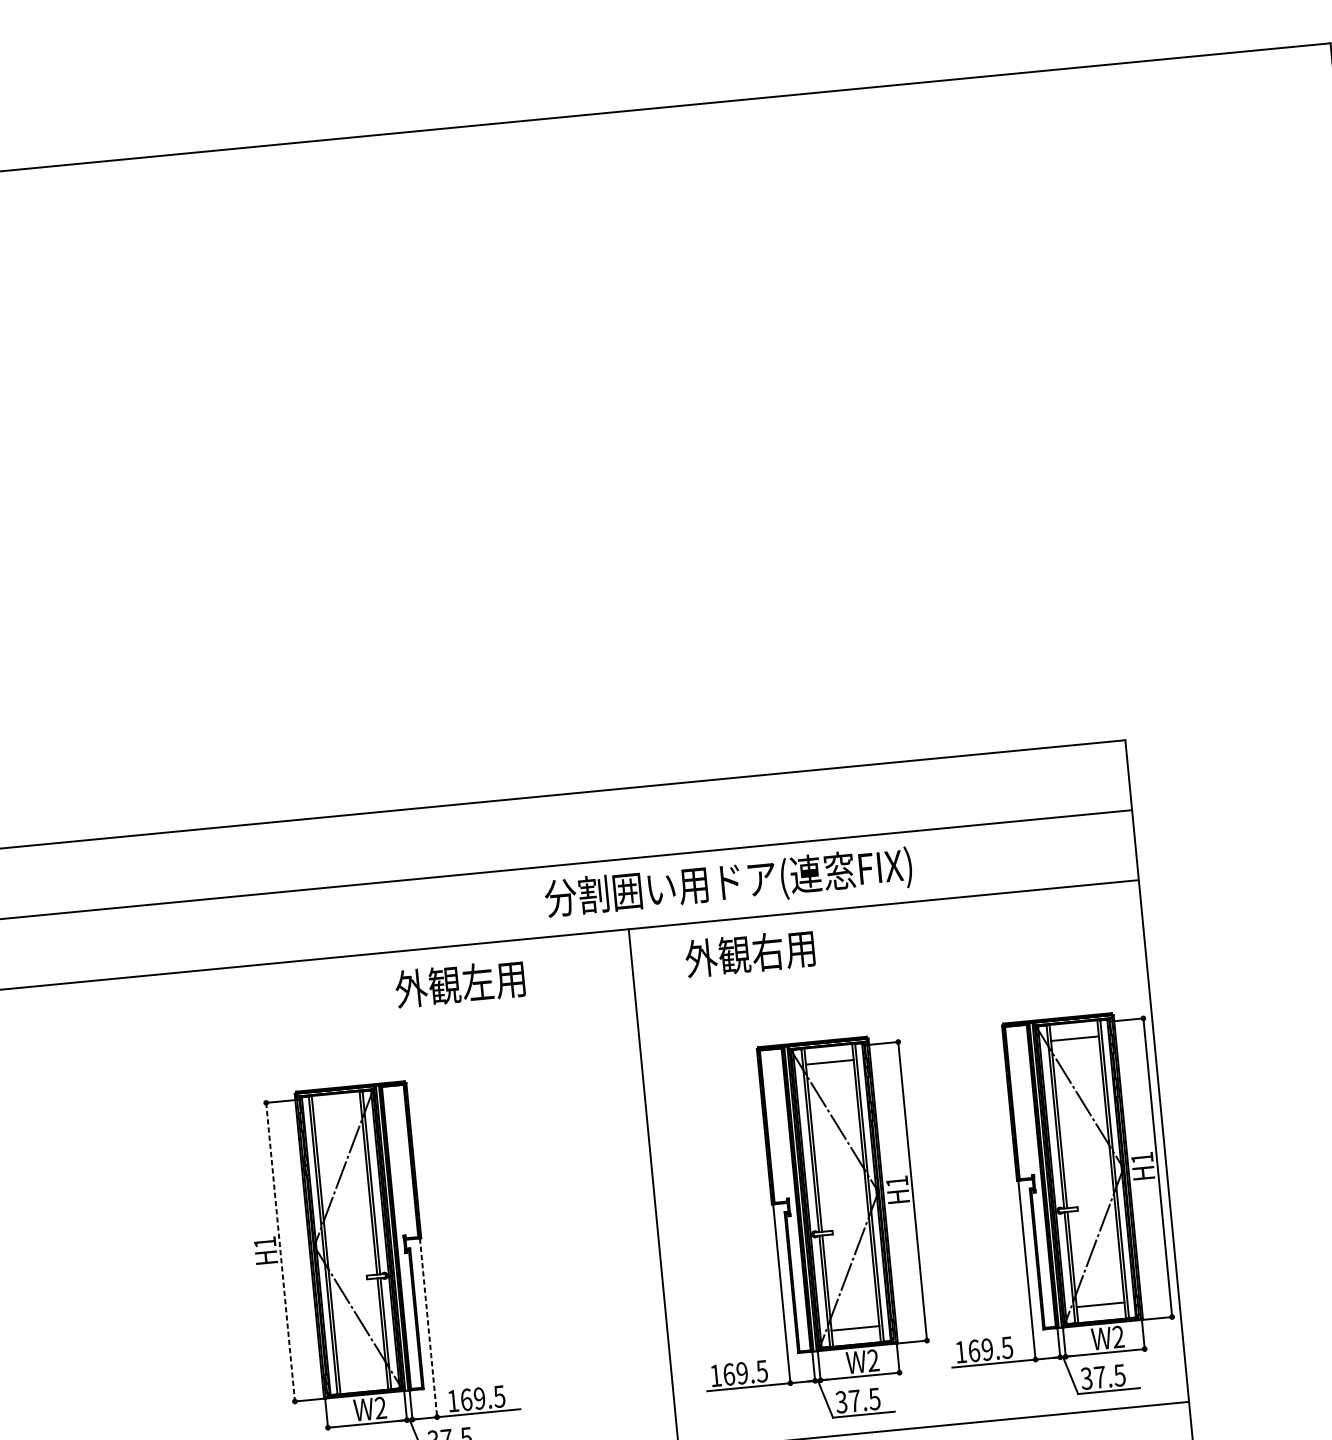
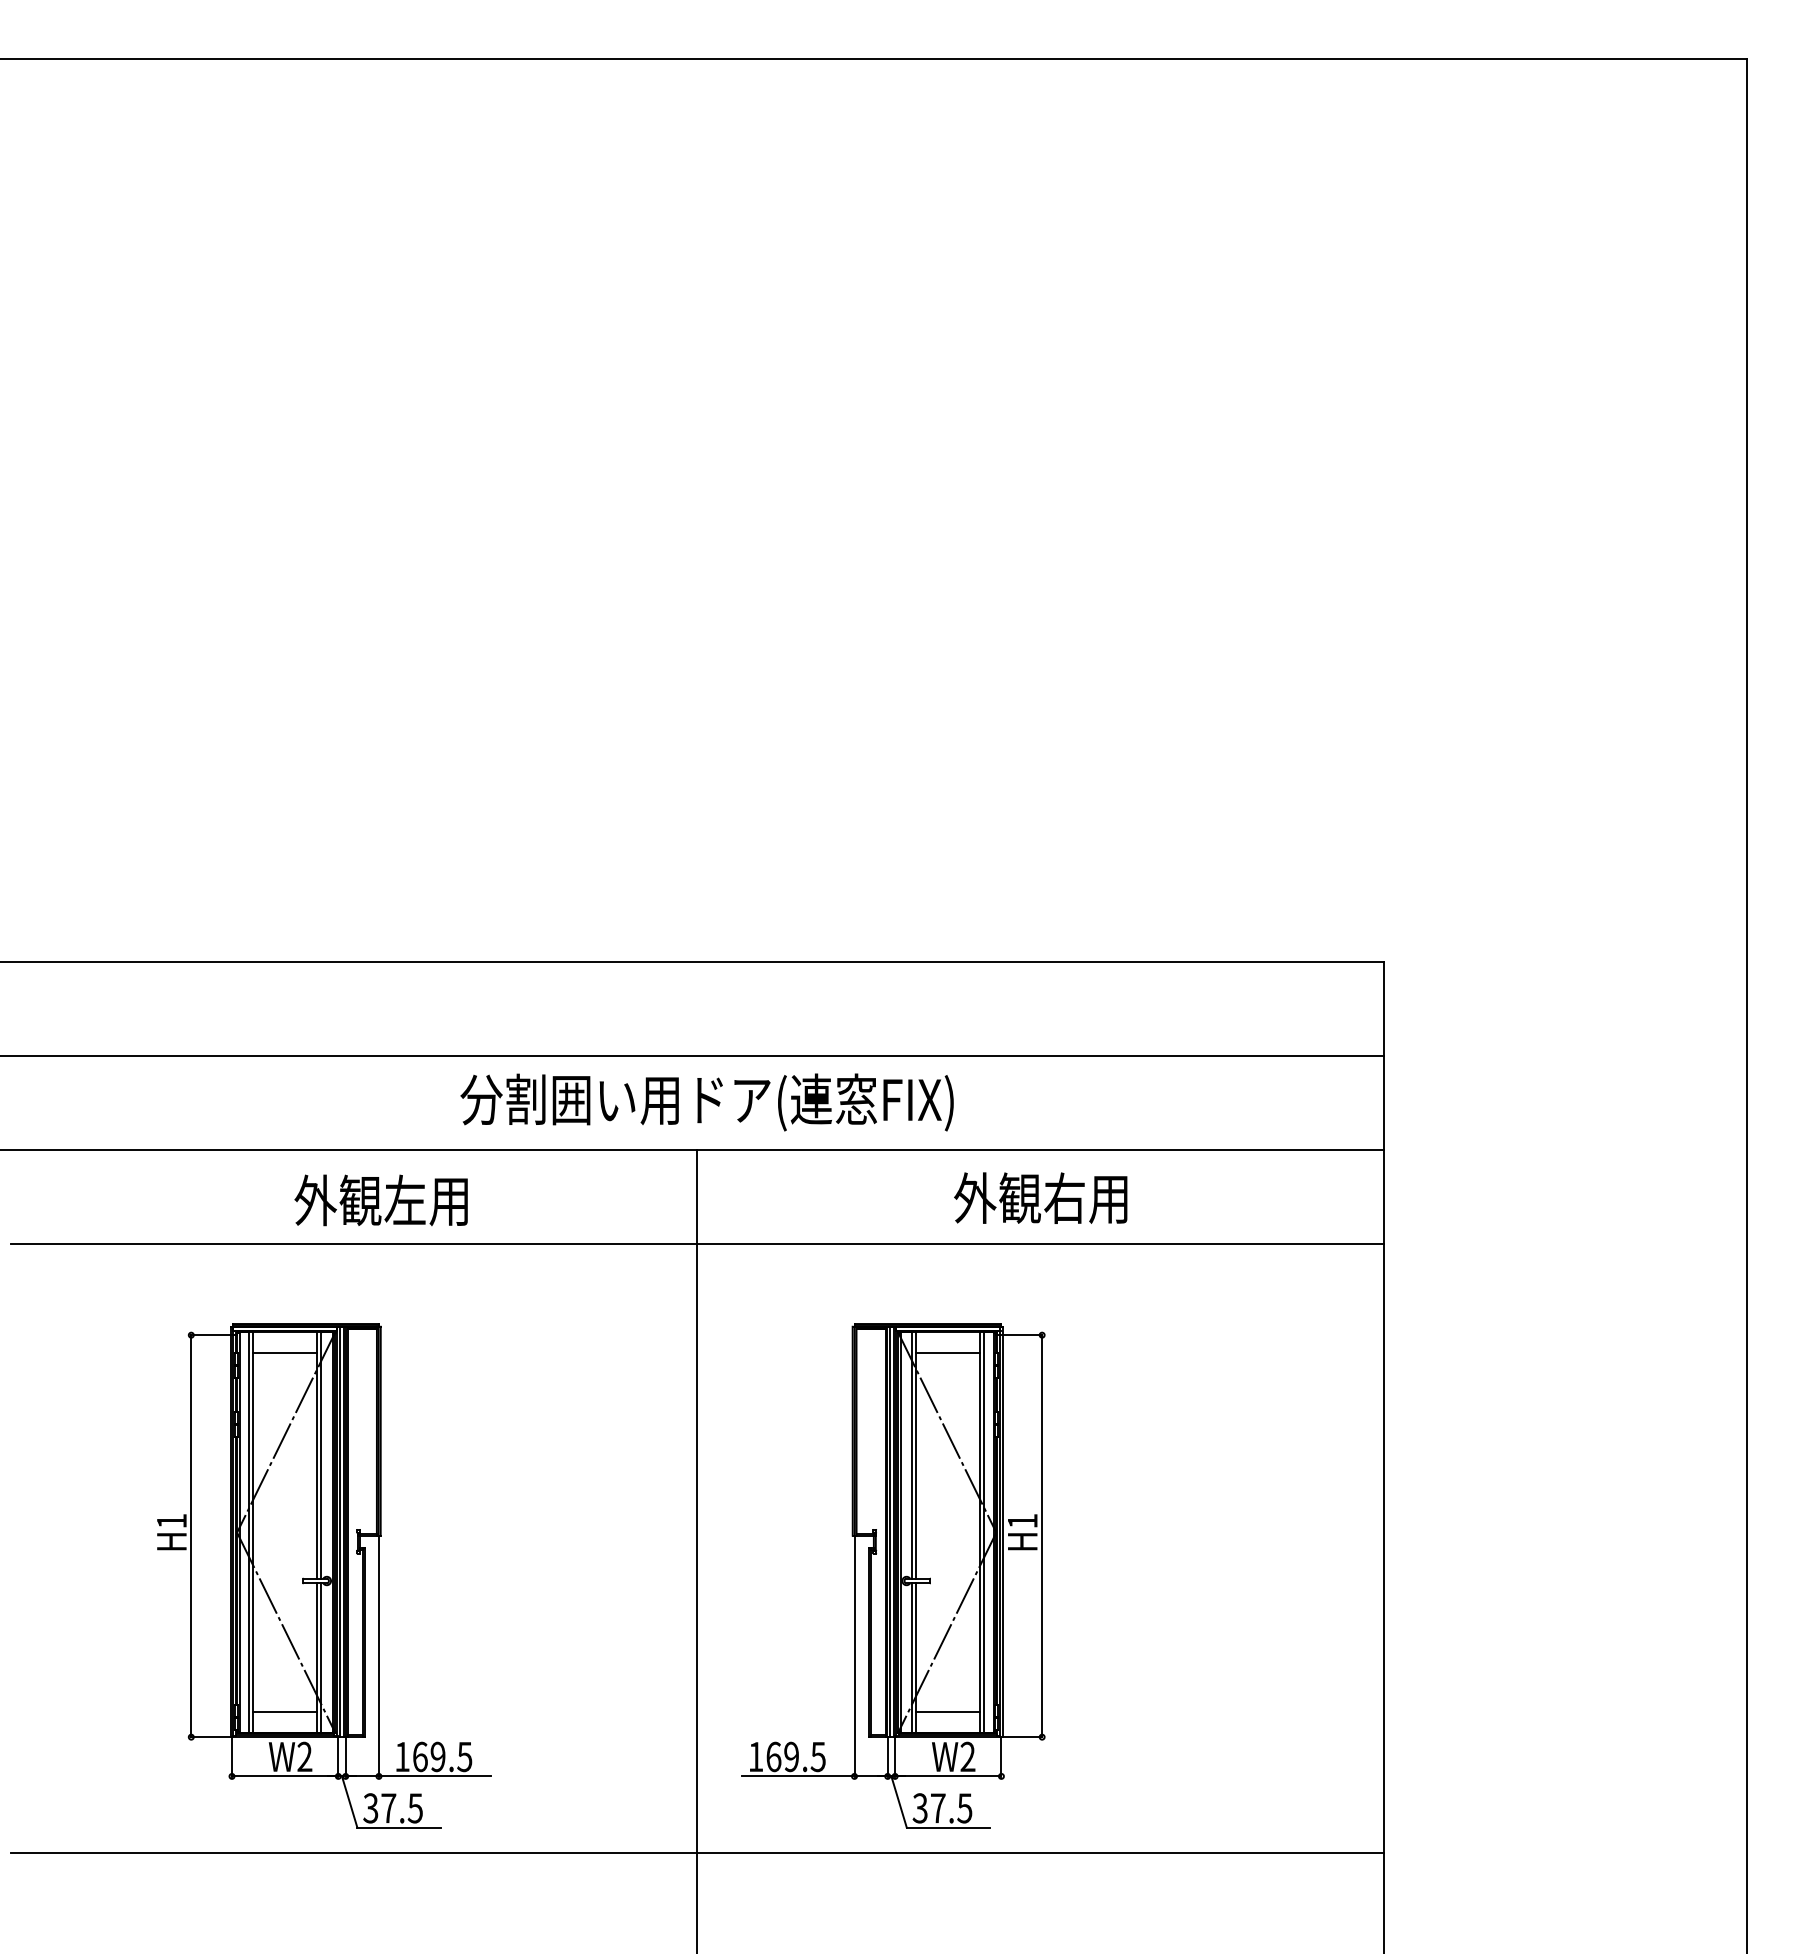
text: (728, 883) -> (706, 1102), moved
text: (749, 953) -> (1040, 1197), moved
text: (459, 984) -> (380, 1200), moved
line: (635, 999) -> (696, 1244), added
line: (337, 1109) -> (285, 1353), added
part: (1050, 1207) -> (1223, 1575), removed
line: (280, 1252) -> (191, 1536), dashed -> solid
line: (428, 1328) -> (378, 1656), dashed -> solid
line: (363, 1375) -> (285, 1711), added

